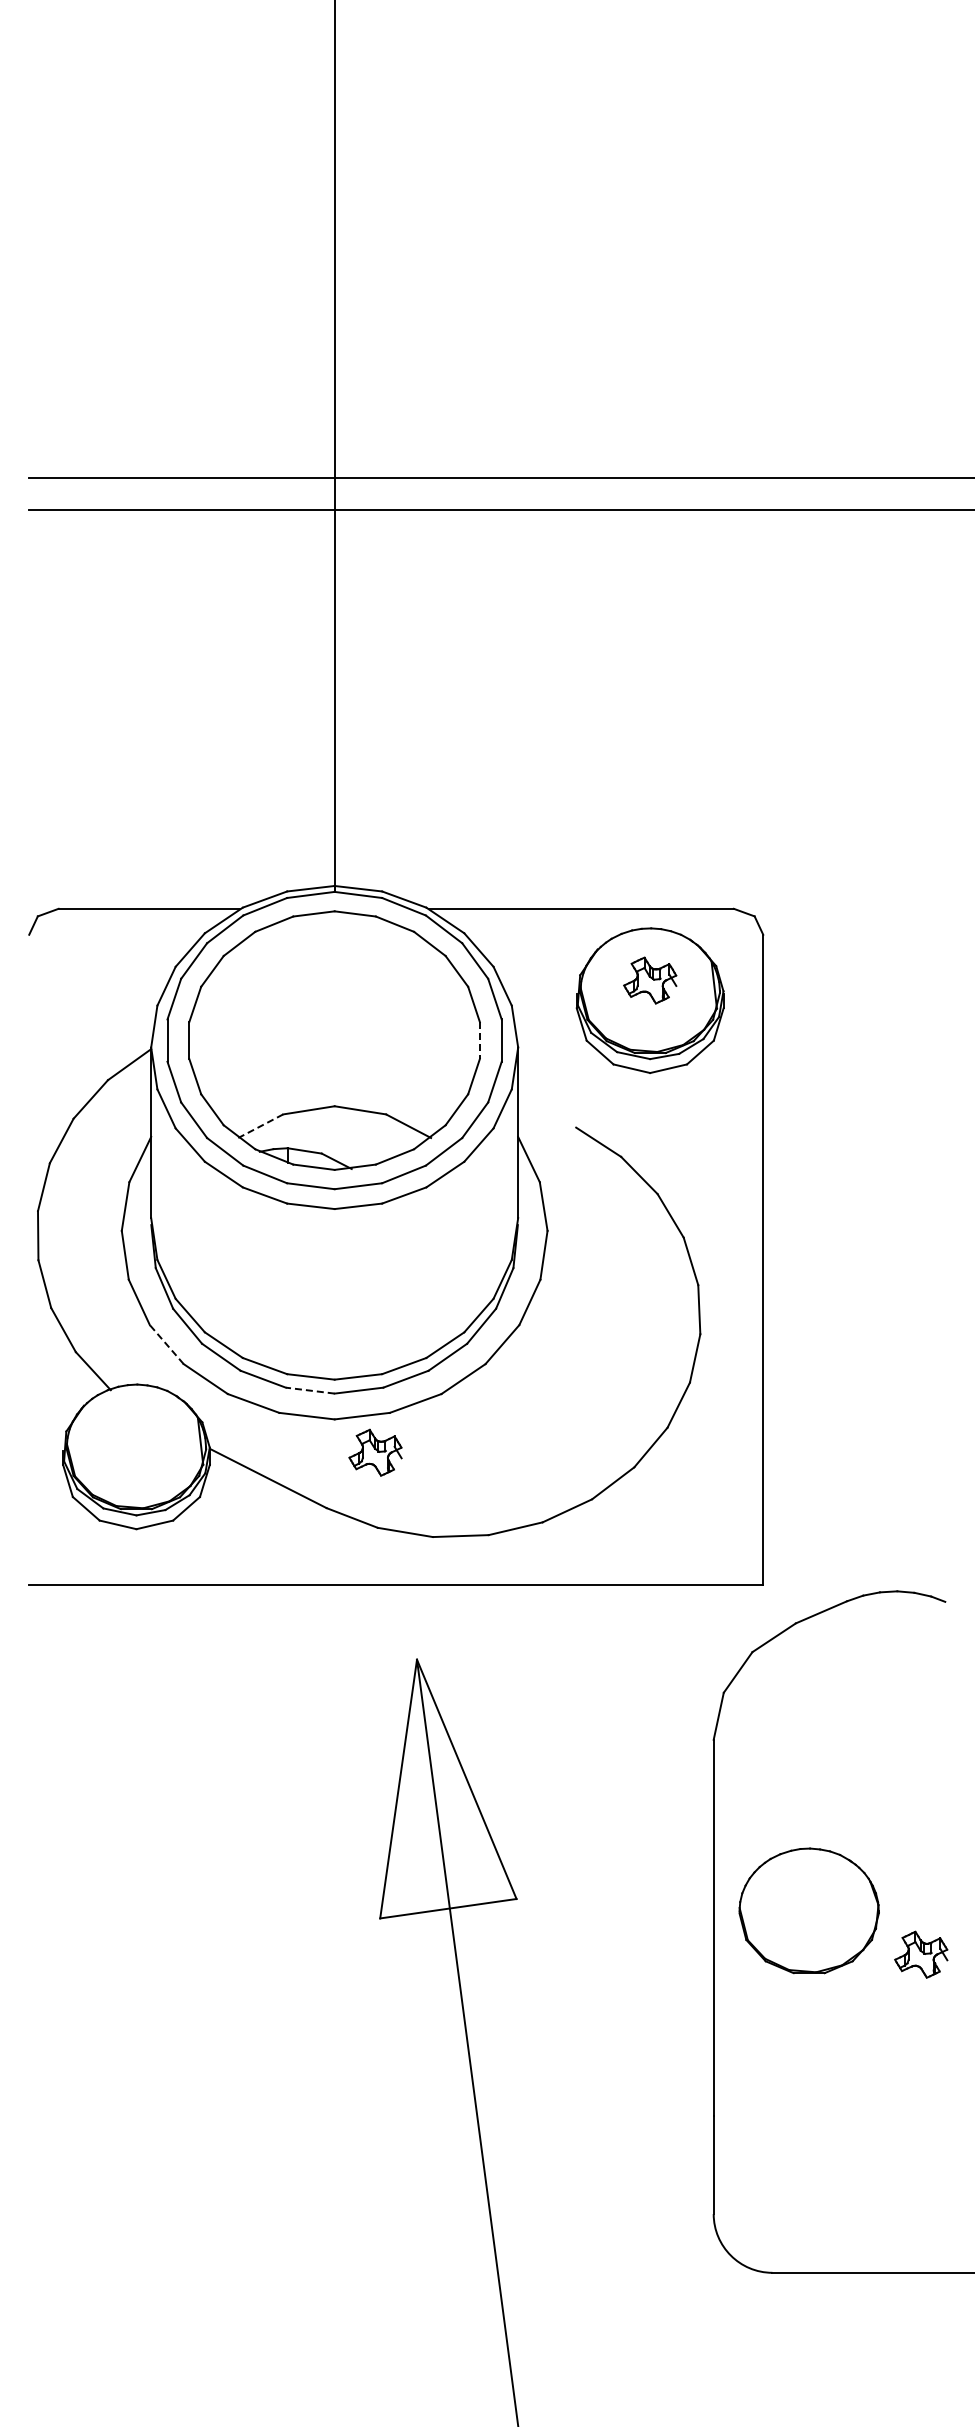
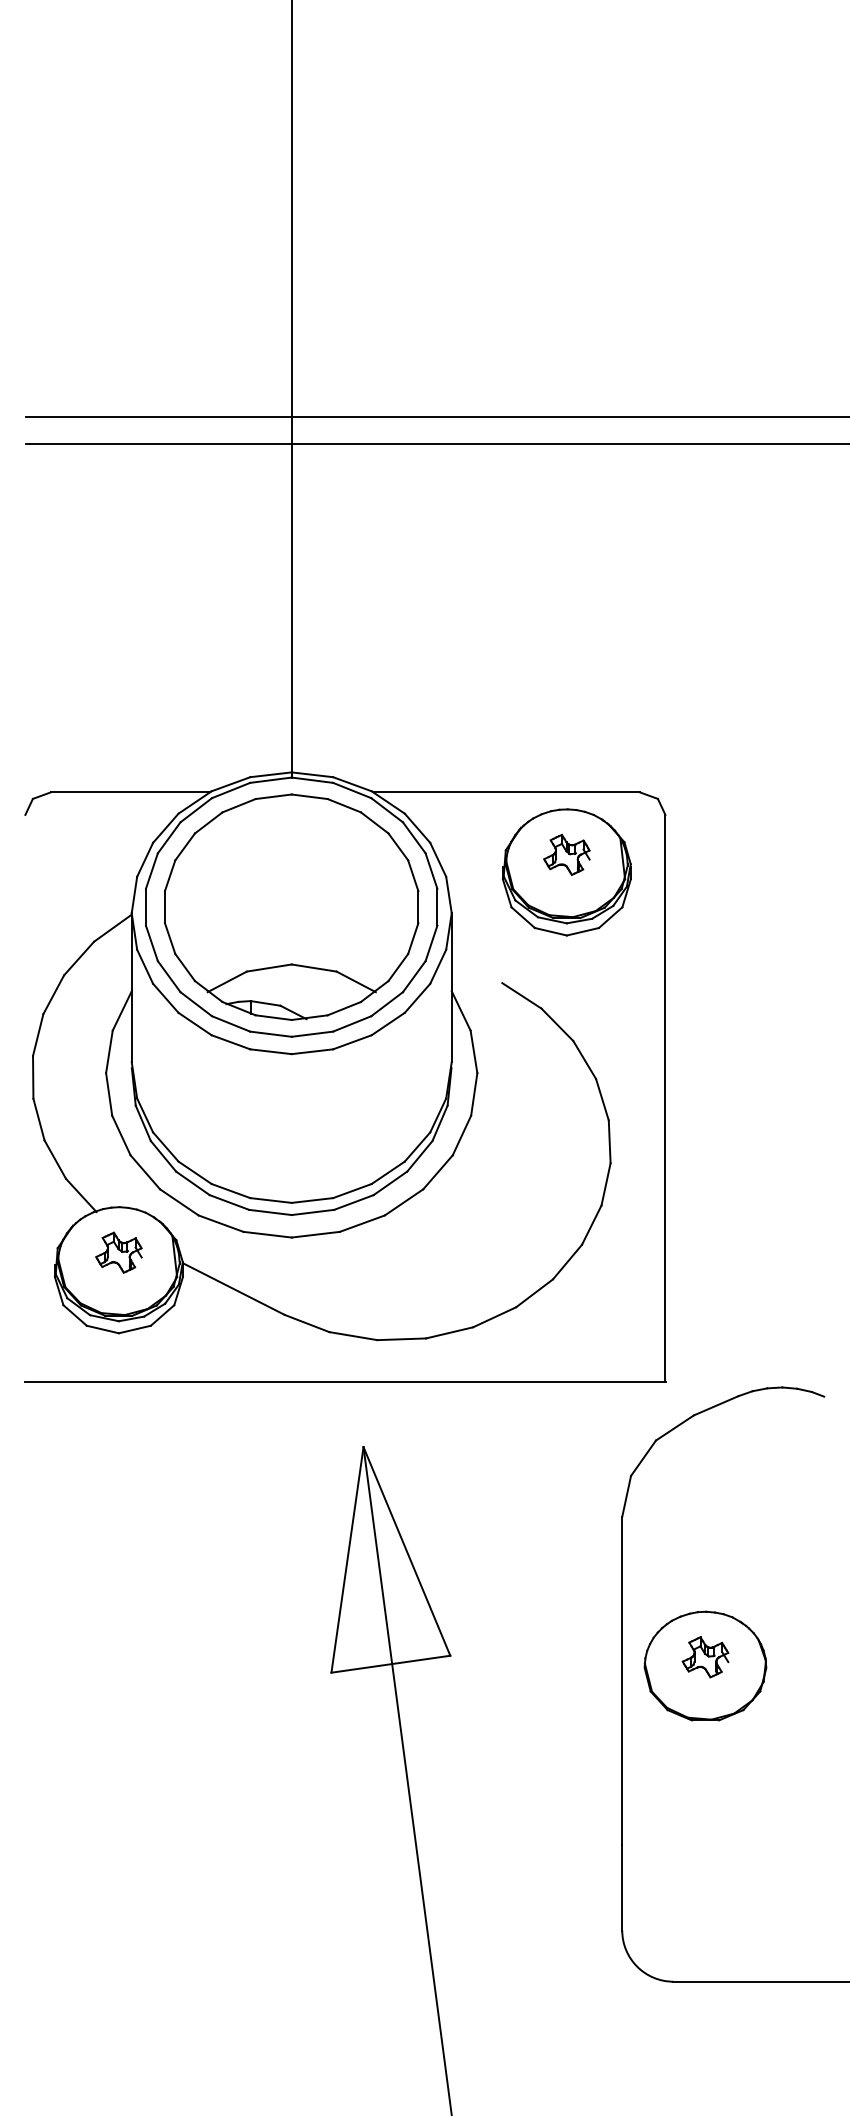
line: (479, 1041) -> (418, 908), dashed -> solid
line: (260, 1126) -> (227, 982), dashed -> solid
line: (166, 1344) -> (145, 1172), dashed -> solid
line: (310, 1390) -> (270, 1212), dashed -> solid
part: (375, 1452) -> (118, 1252), moved
part: (921, 1954) -> (705, 1657), moved

